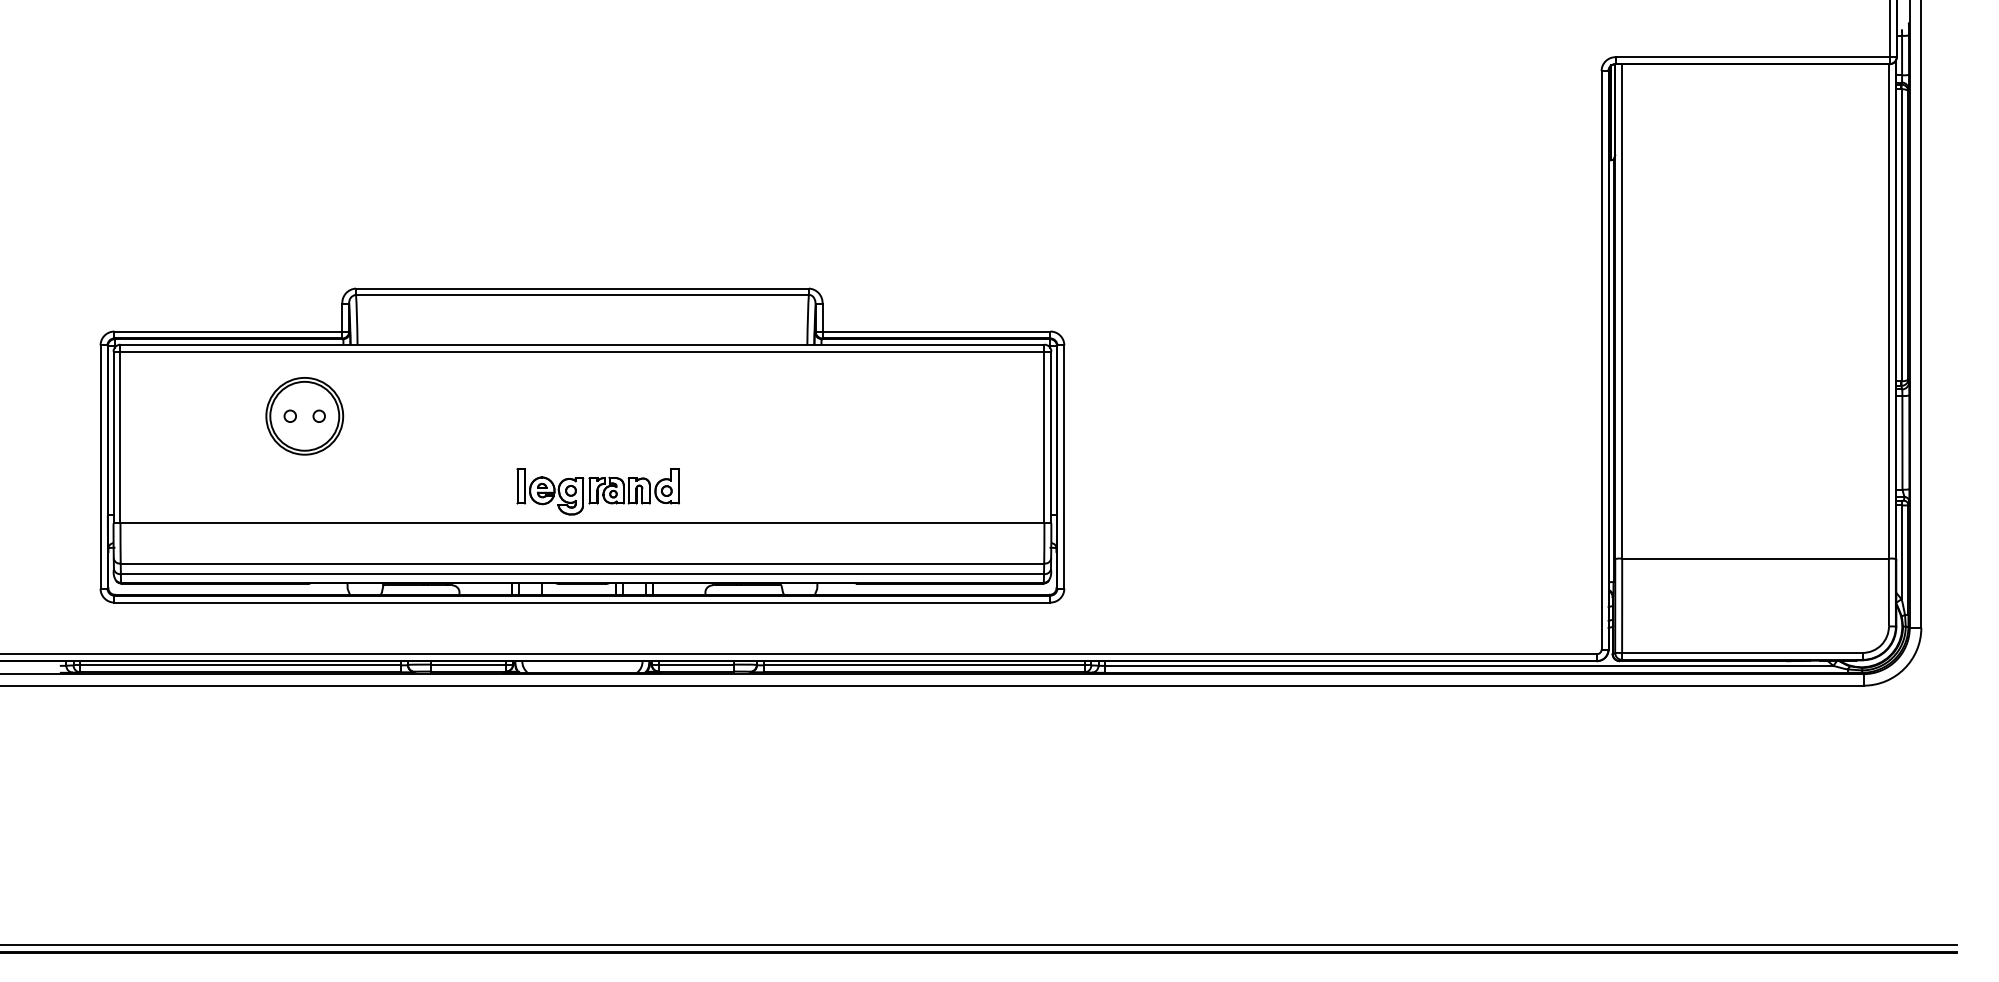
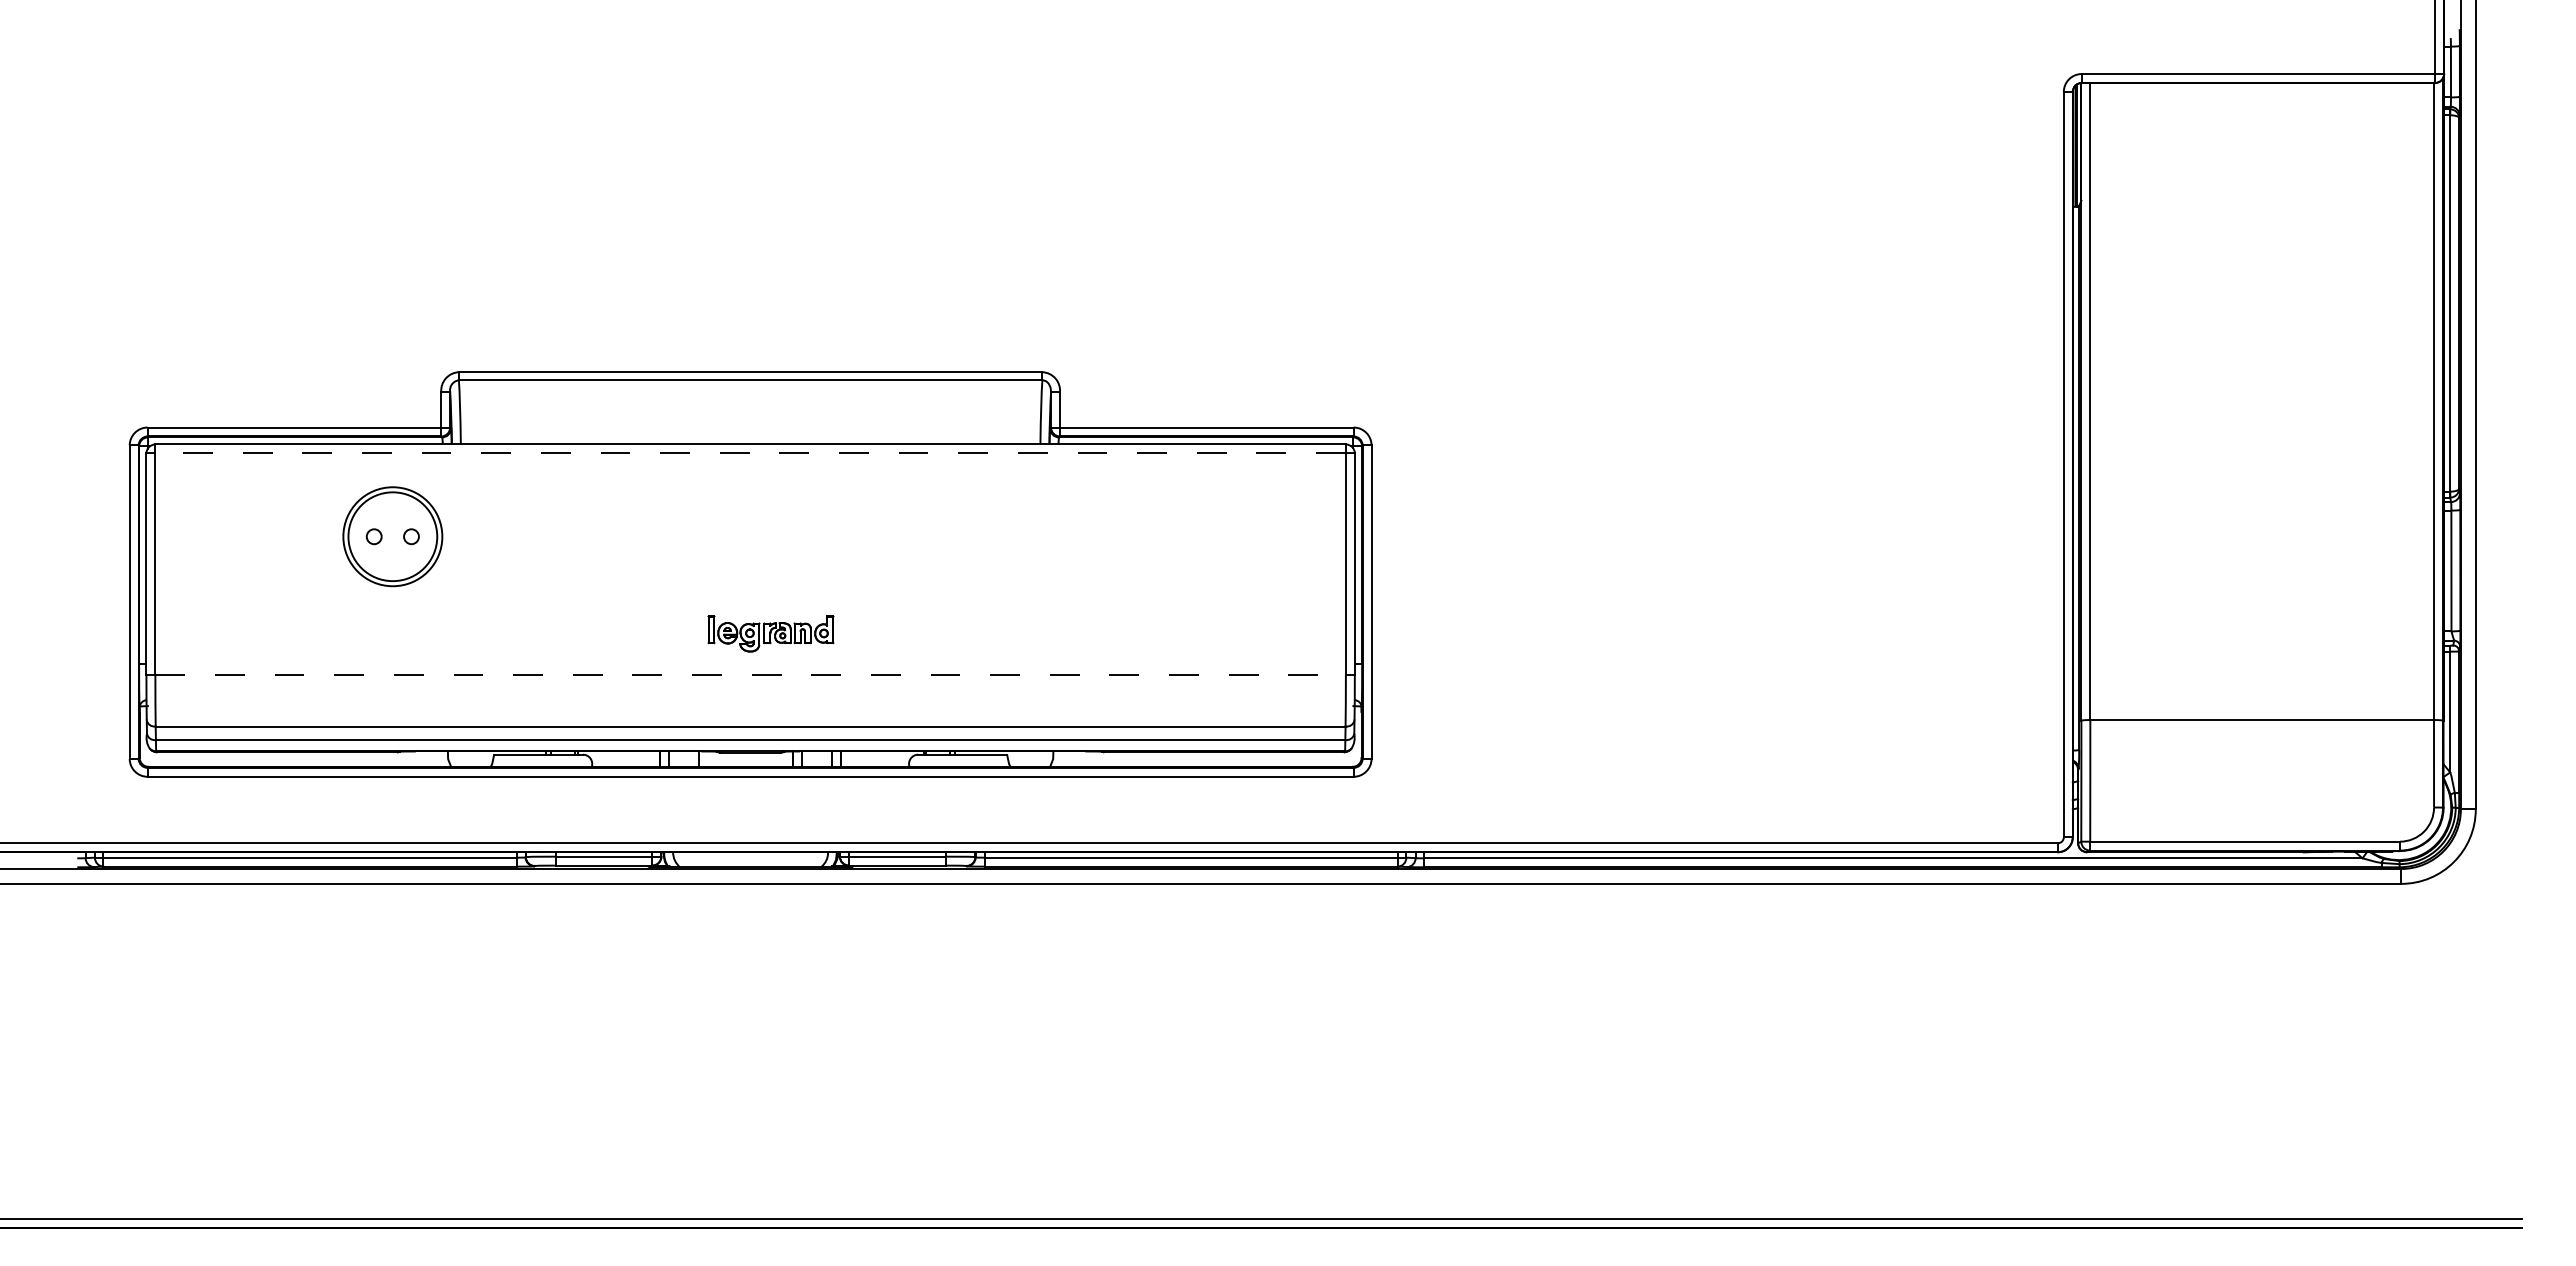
line: (582, 351) -> (750, 453), solid -> dashed
part: (597, 491) -> (770, 633), size x0.6
line: (583, 523) -> (751, 674), solid -> dashed

